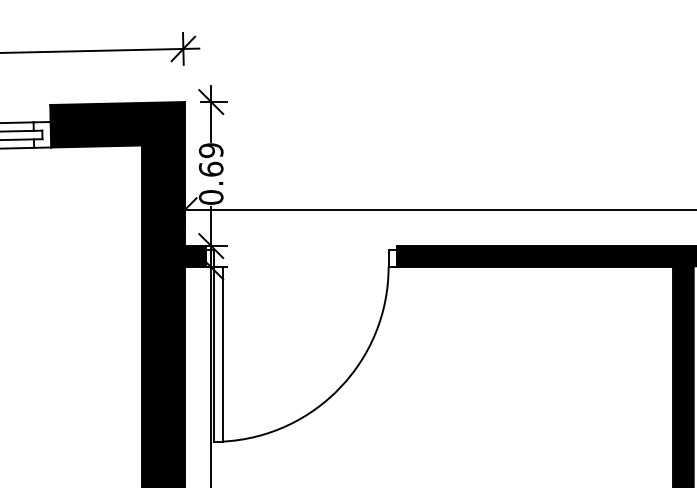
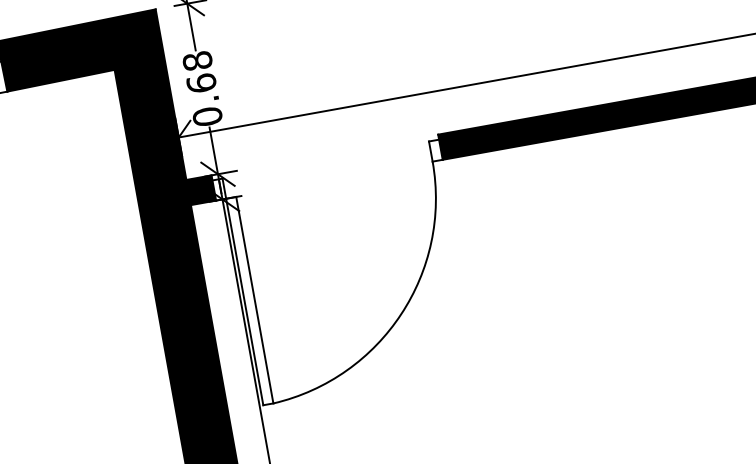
text: (211, 150) -> (197, 61), 0.69 -> 0.68

